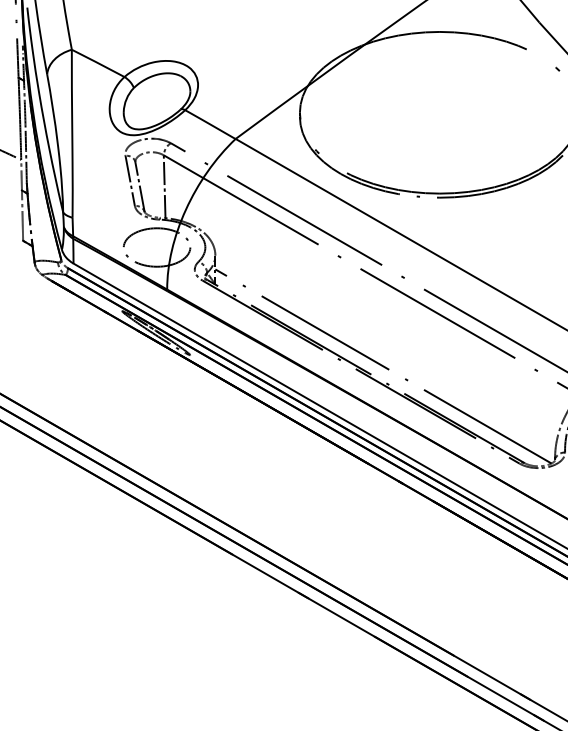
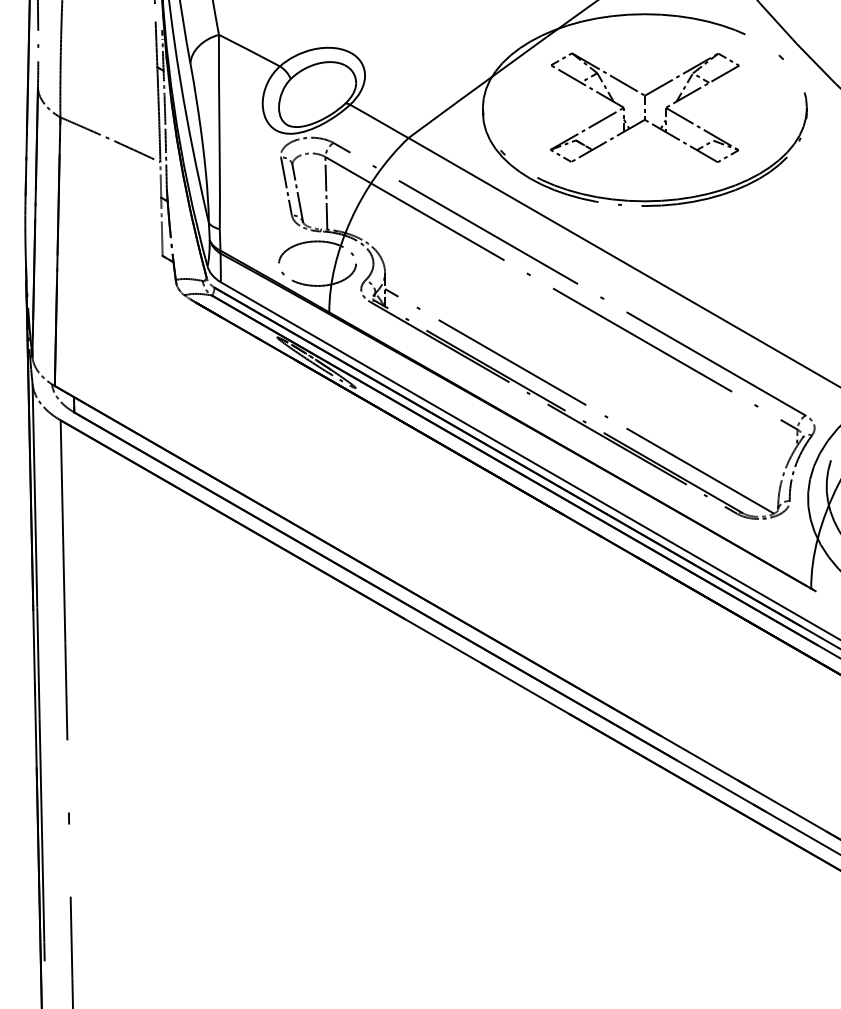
part: (439, 112) -> (644, 107), added

